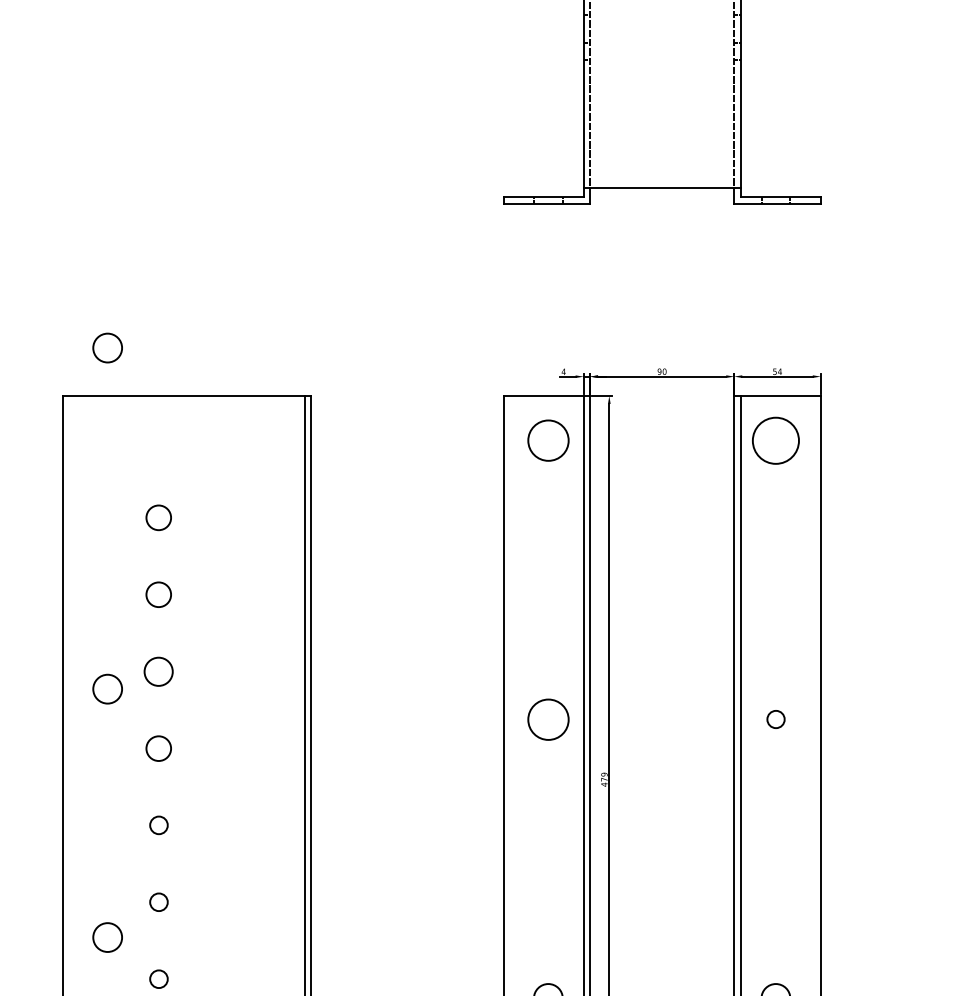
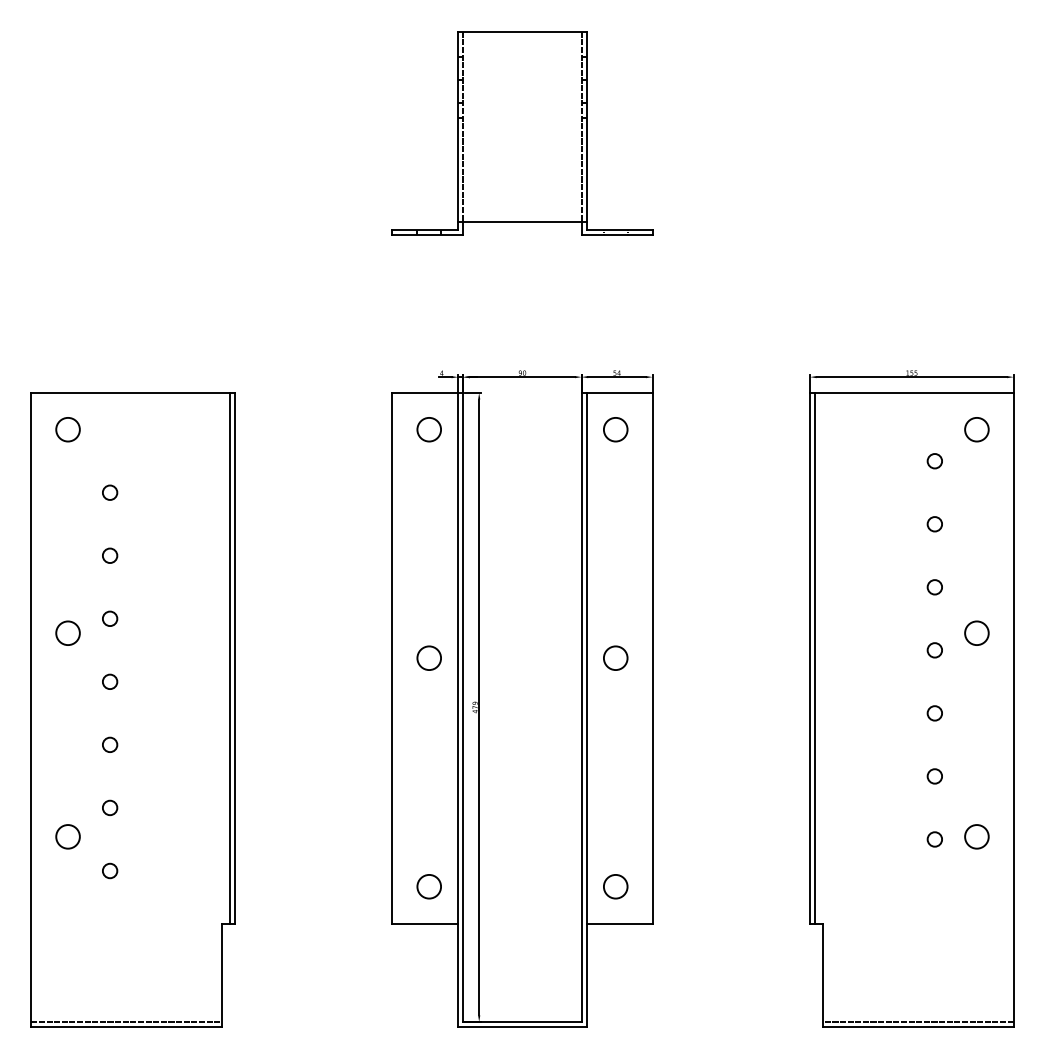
circle: (107, 347) -> (67, 429), moved
circle: (547, 440) -> (428, 429), size x0.71
circle: (775, 440) -> (615, 429), size x0.62
circle: (159, 517) -> (110, 492), size x0.71
circle: (159, 594) -> (110, 555), size x0.71
circle: (159, 671) -> (110, 618), size x0.62
circle: (547, 718) -> (428, 657), size x0.71
circle: (775, 718) -> (615, 657), size x1.67
circle: (159, 748) -> (110, 681), size x0.71

